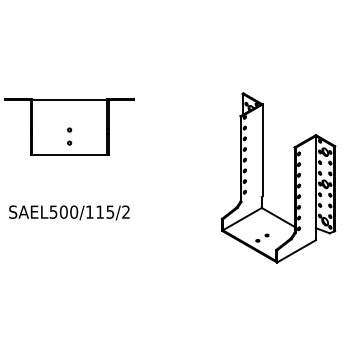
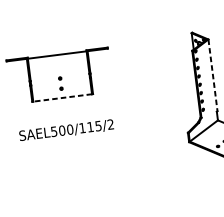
line: (262, 150) -> (212, 75), solid -> dashed
line: (69, 154) -> (62, 97), solid -> dashed
text: (69, 212) -> (66, 130), moved

